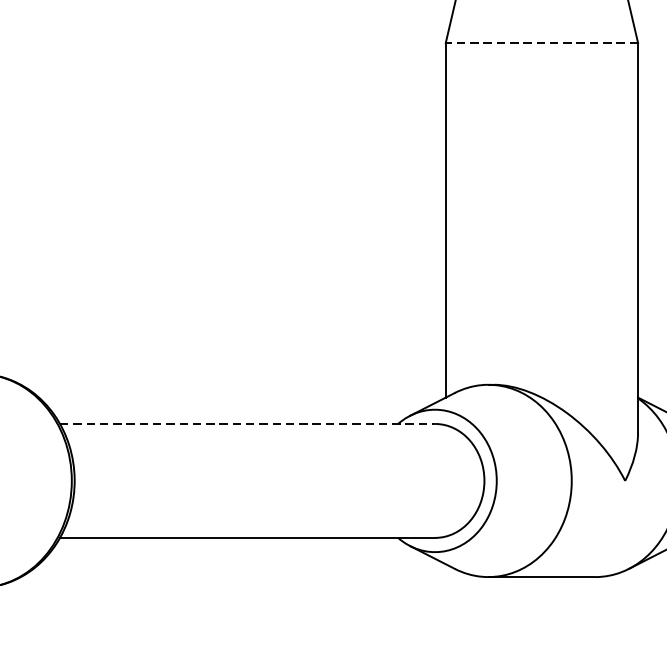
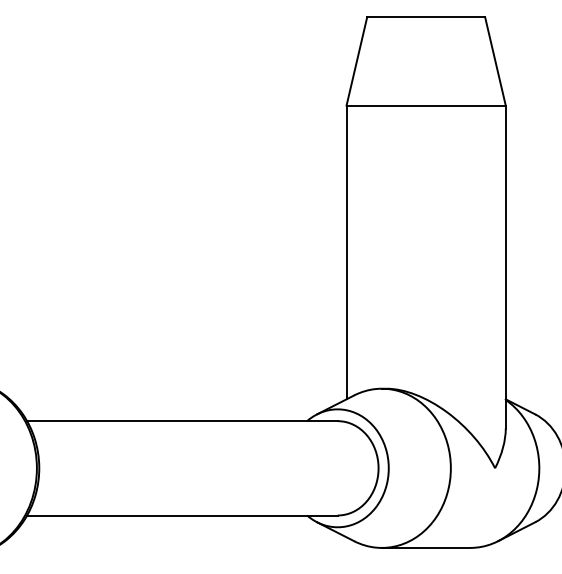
line: (542, 42) -> (426, 105), dashed -> solid
line: (247, 424) -> (182, 421), dashed -> solid

